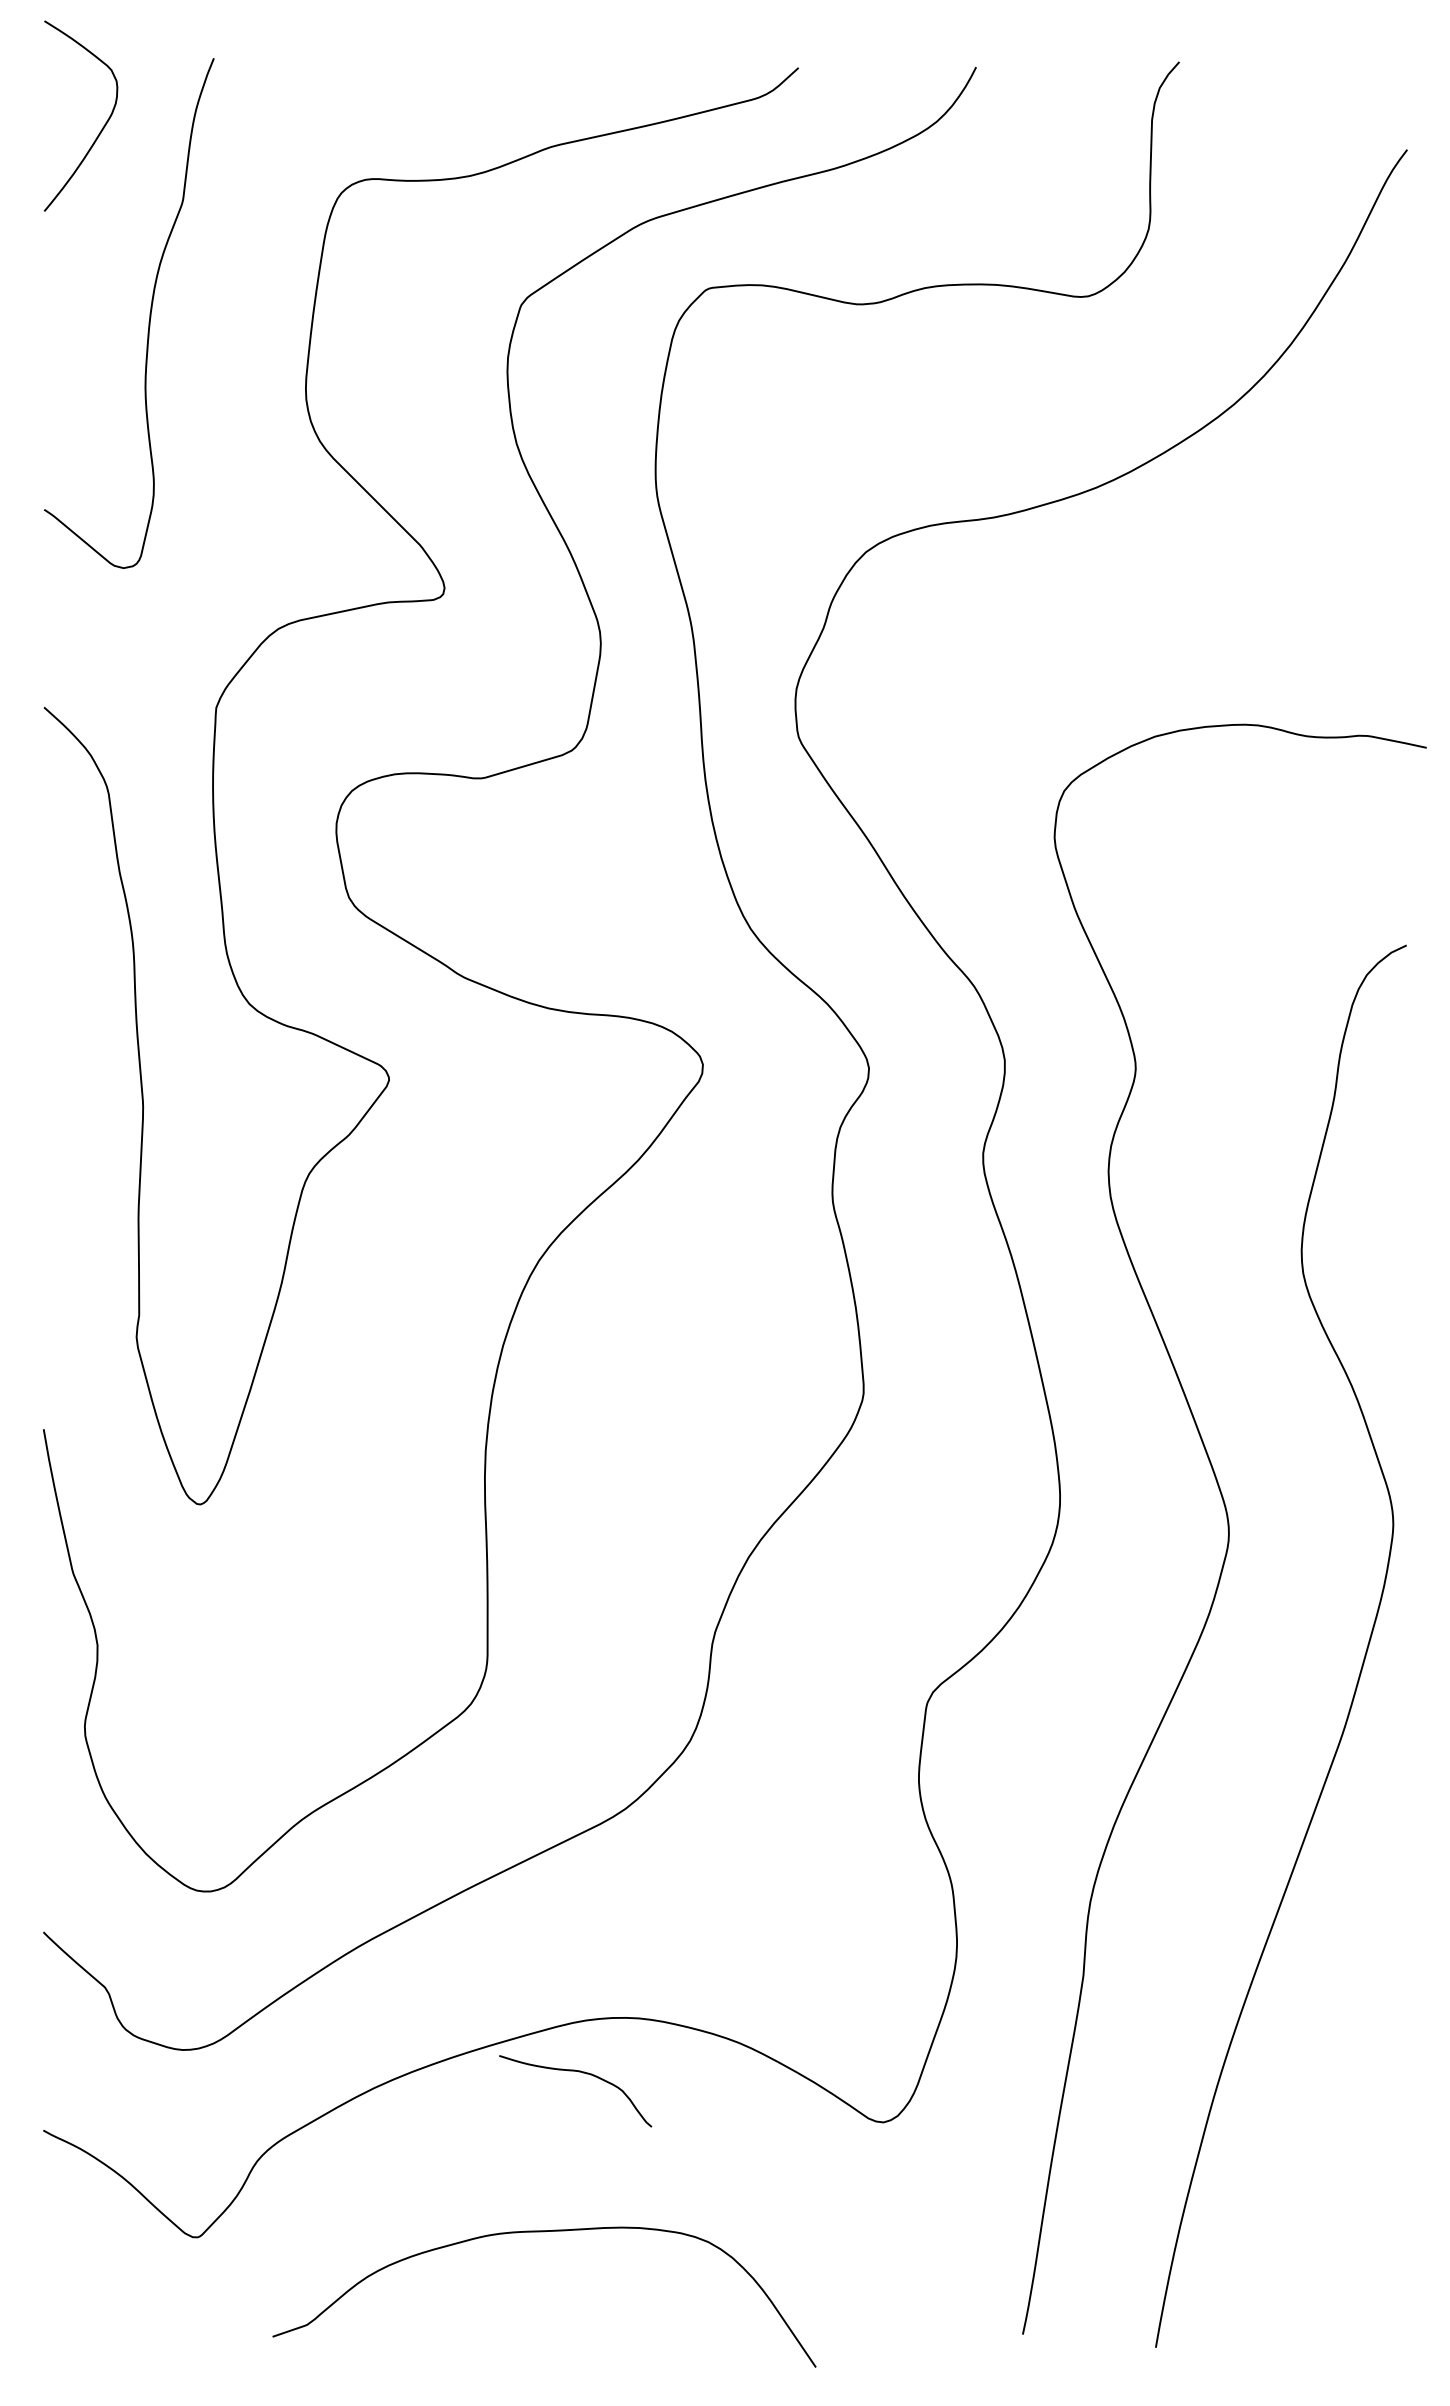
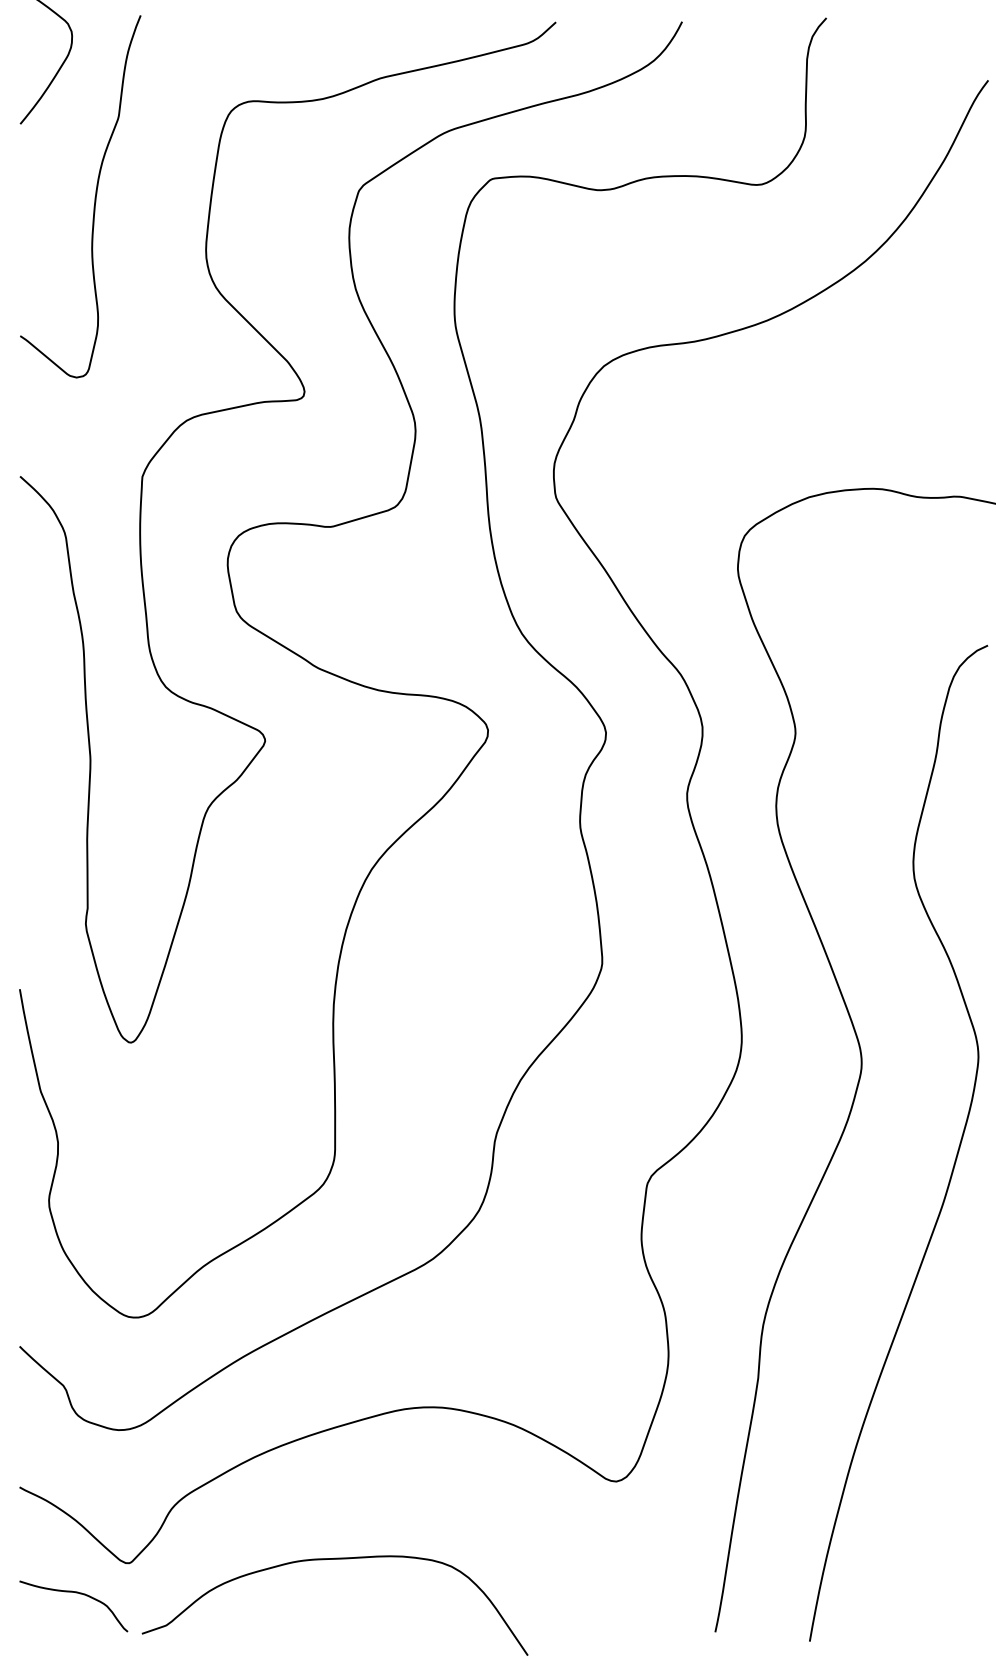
curve: (578, 2072) -> (75, 1593), moved
curve: (544, 2232) -> (335, 1559), moved

